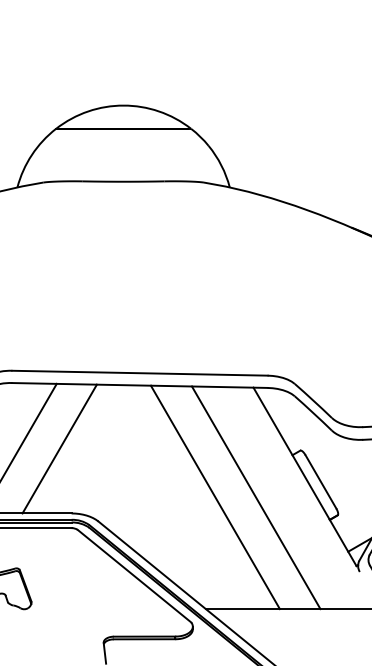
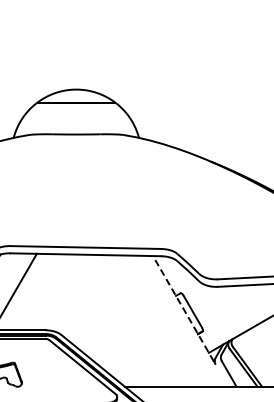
line: (59, 449) -> (38, 292), removed
line: (305, 476) -> (183, 308), solid -> dashed
line: (215, 496) -> (130, 320), removed
line: (256, 496) -> (154, 320), removed

